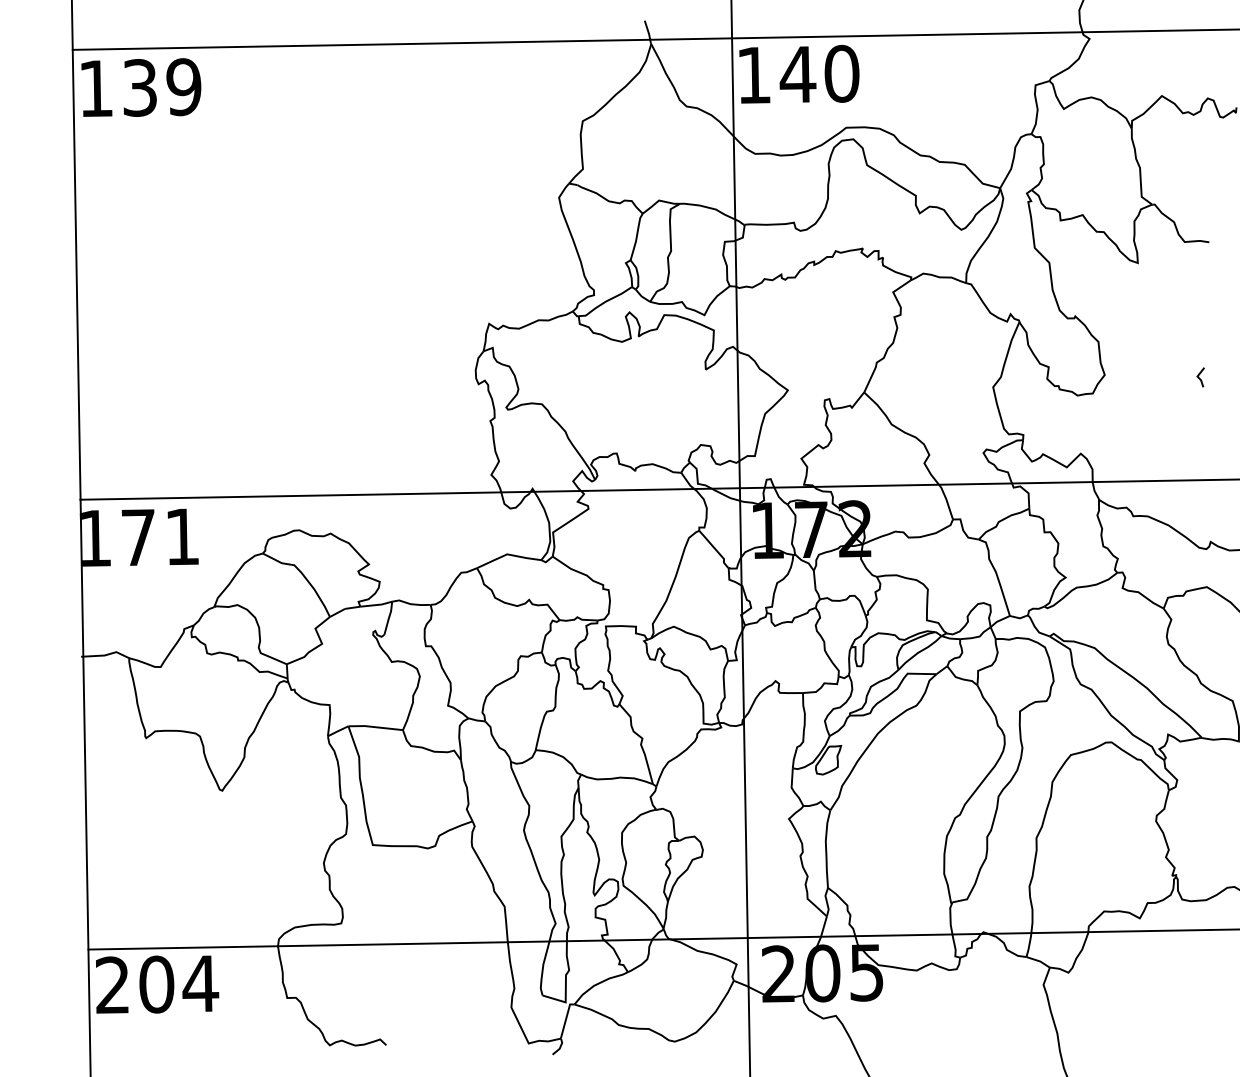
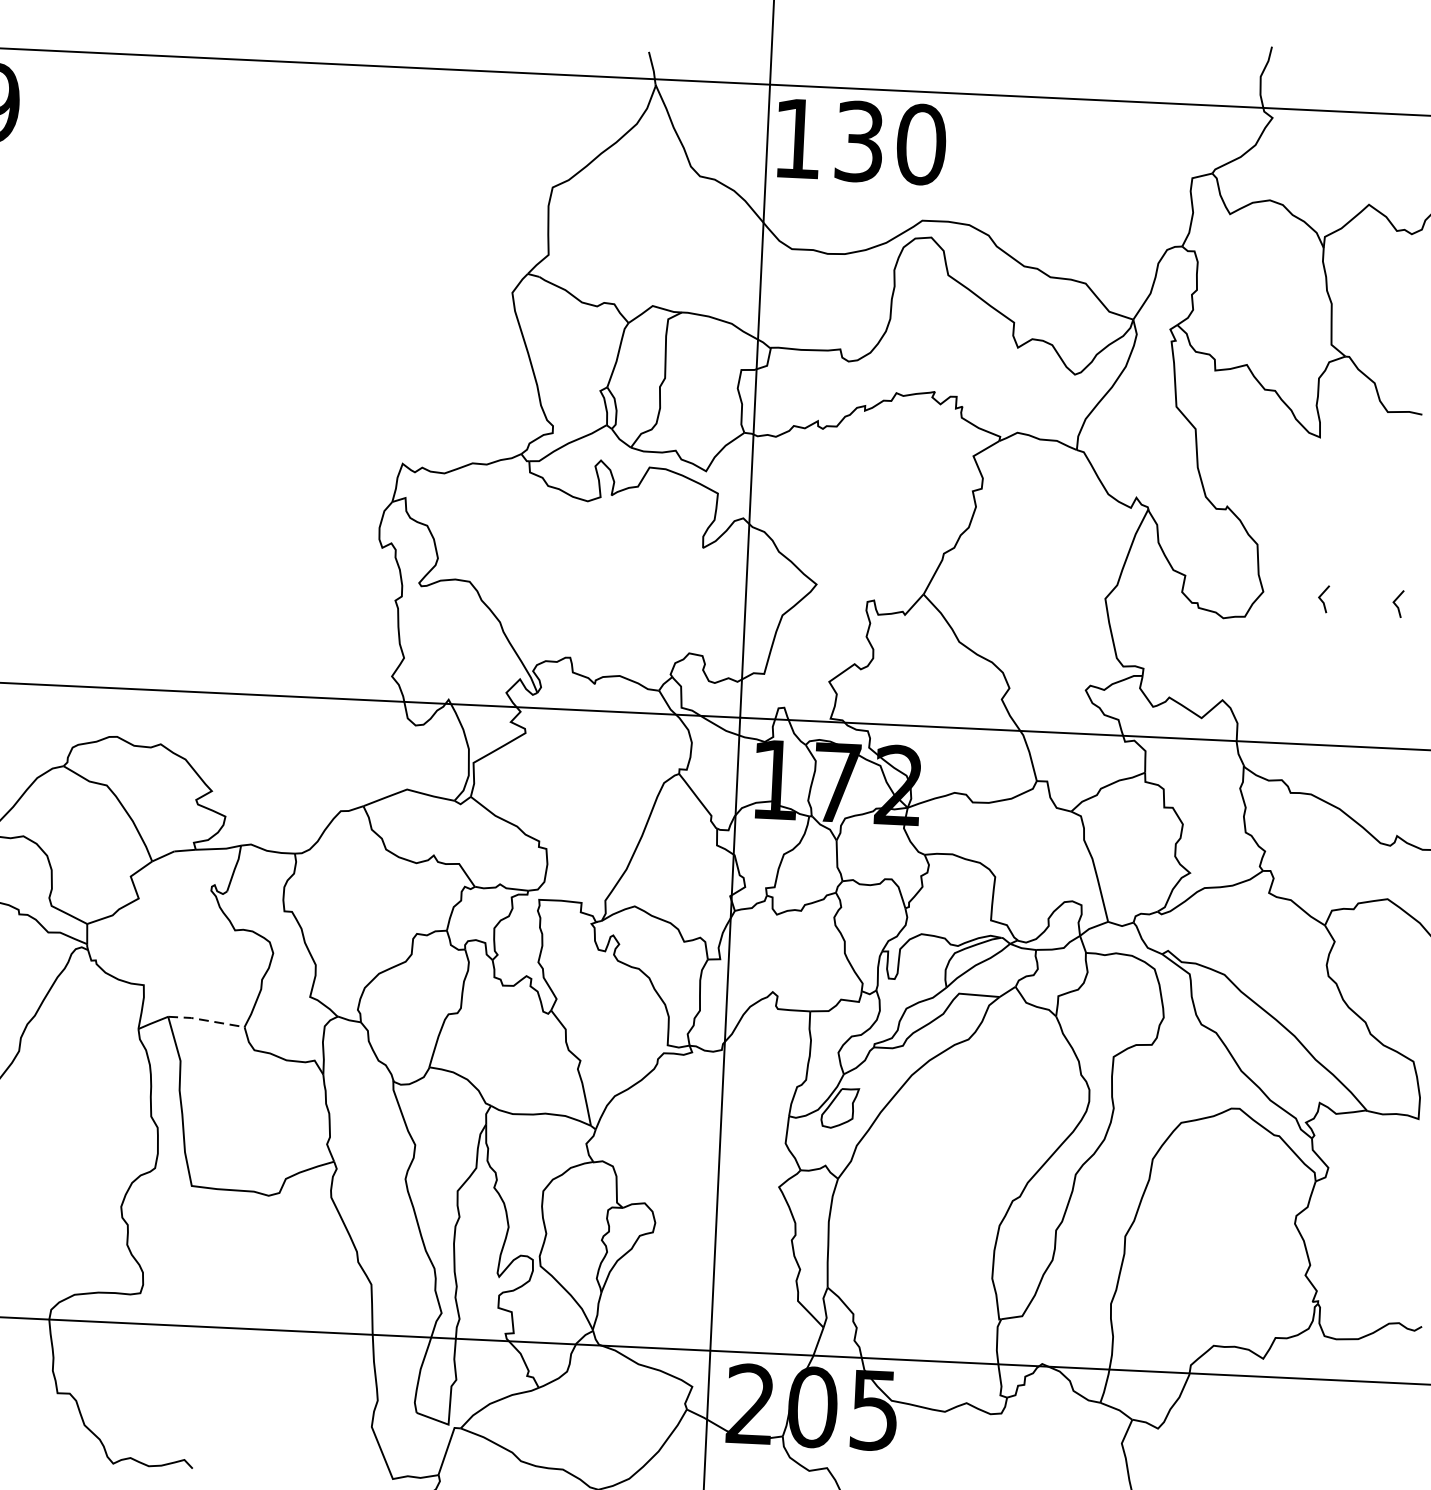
text: (797, 74) -> (858, 141), 140 -> 130
line: (1146, 377) -> (1321, 599), added
line: (375, 727) -> (206, 1020), solid -> dashed

